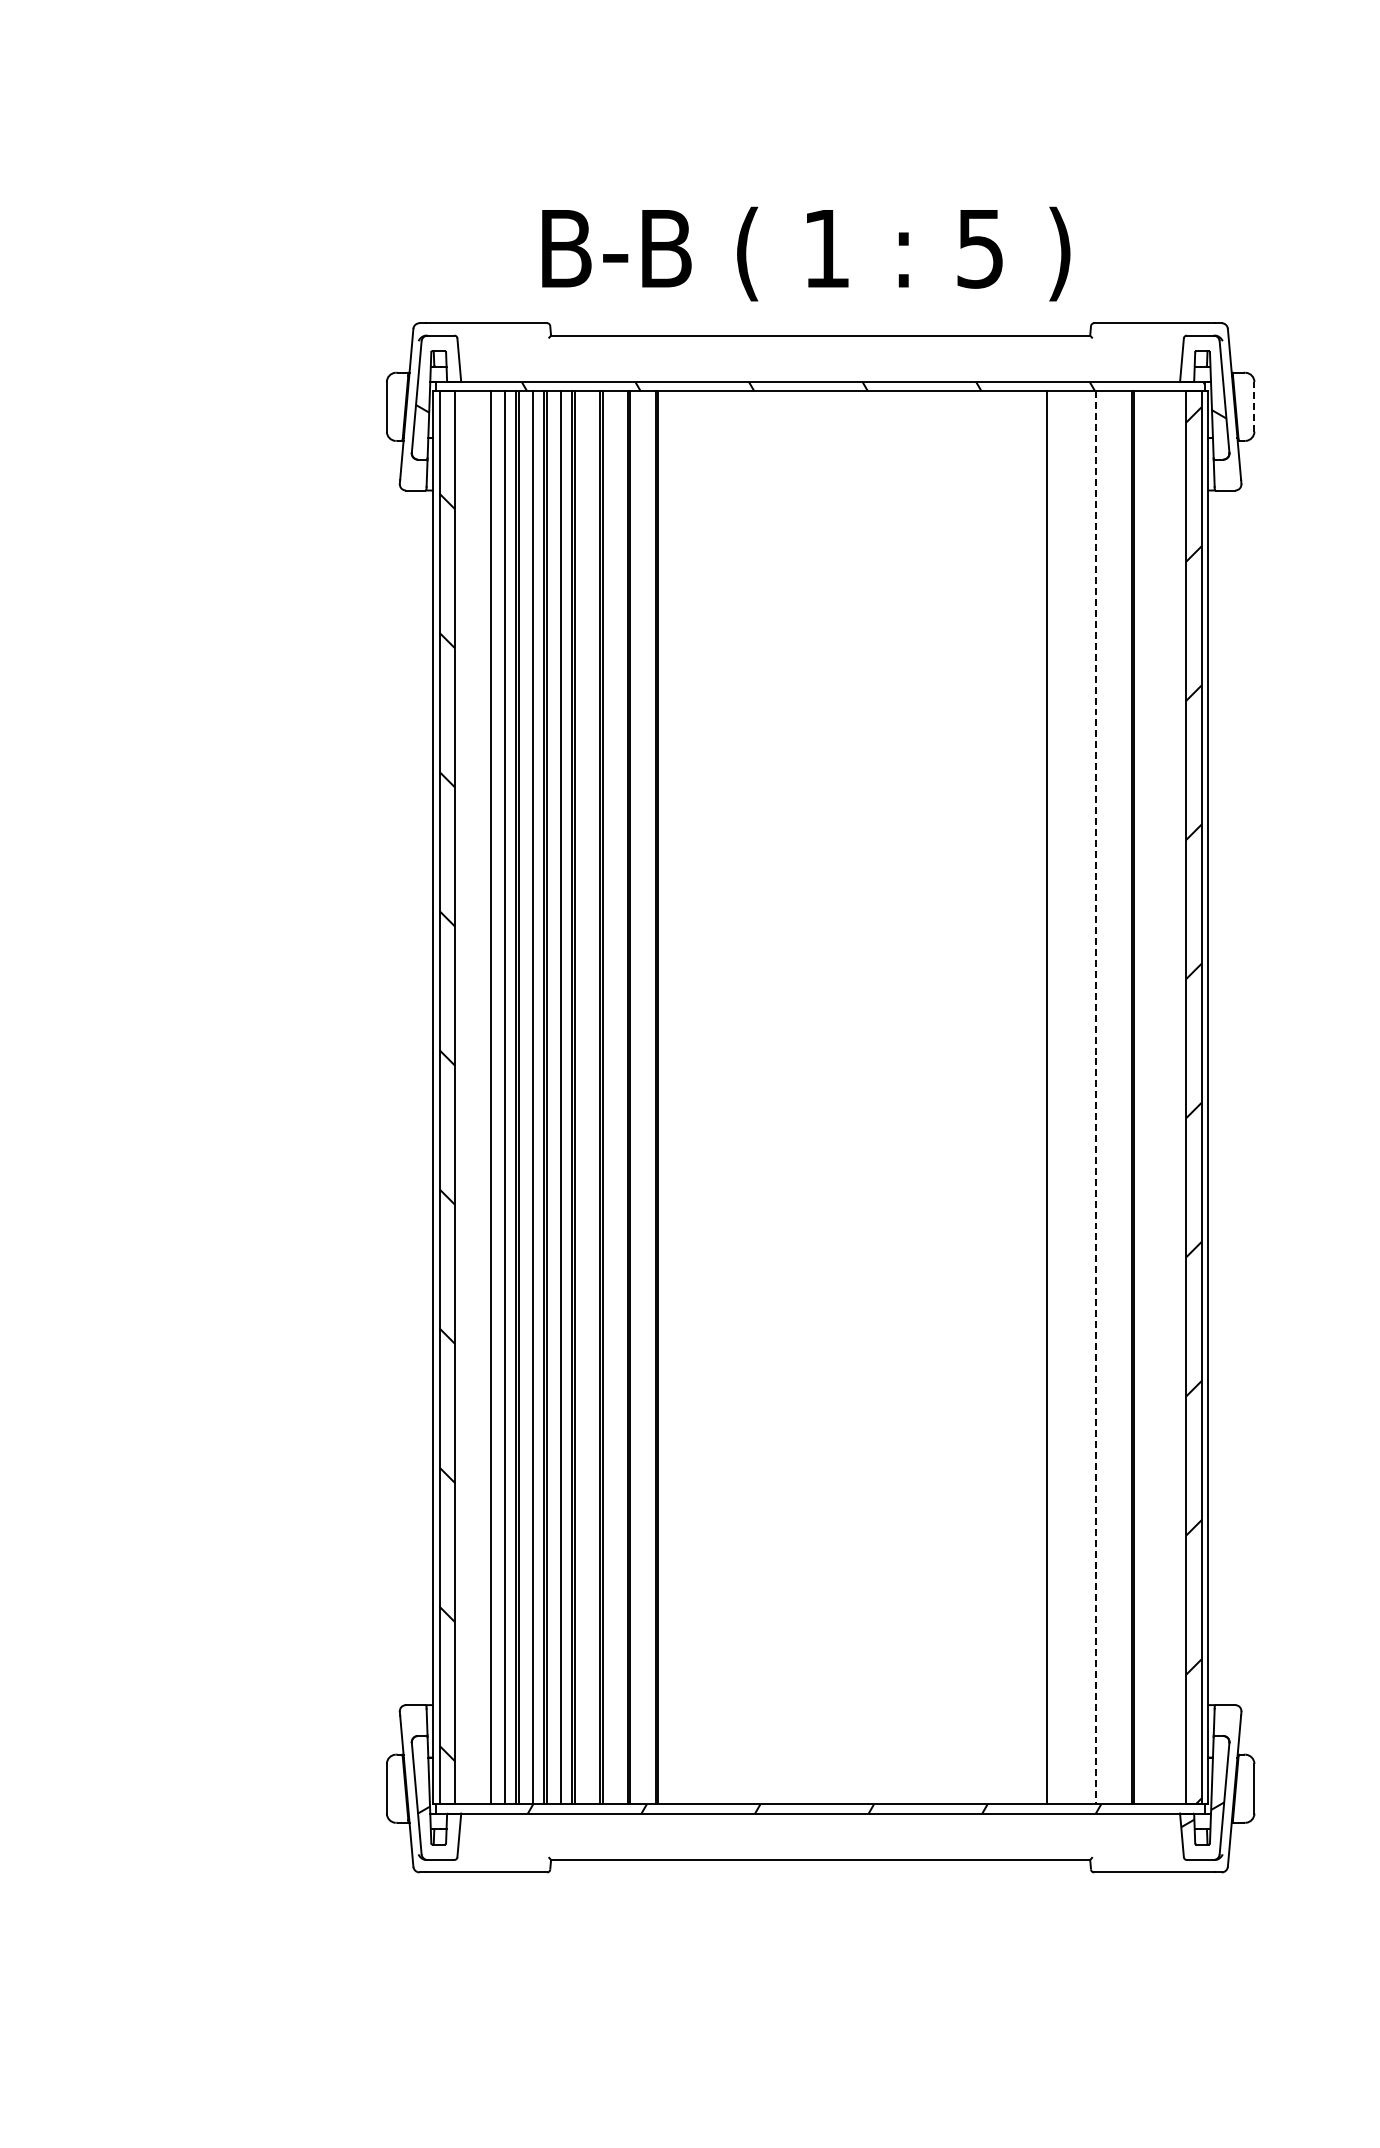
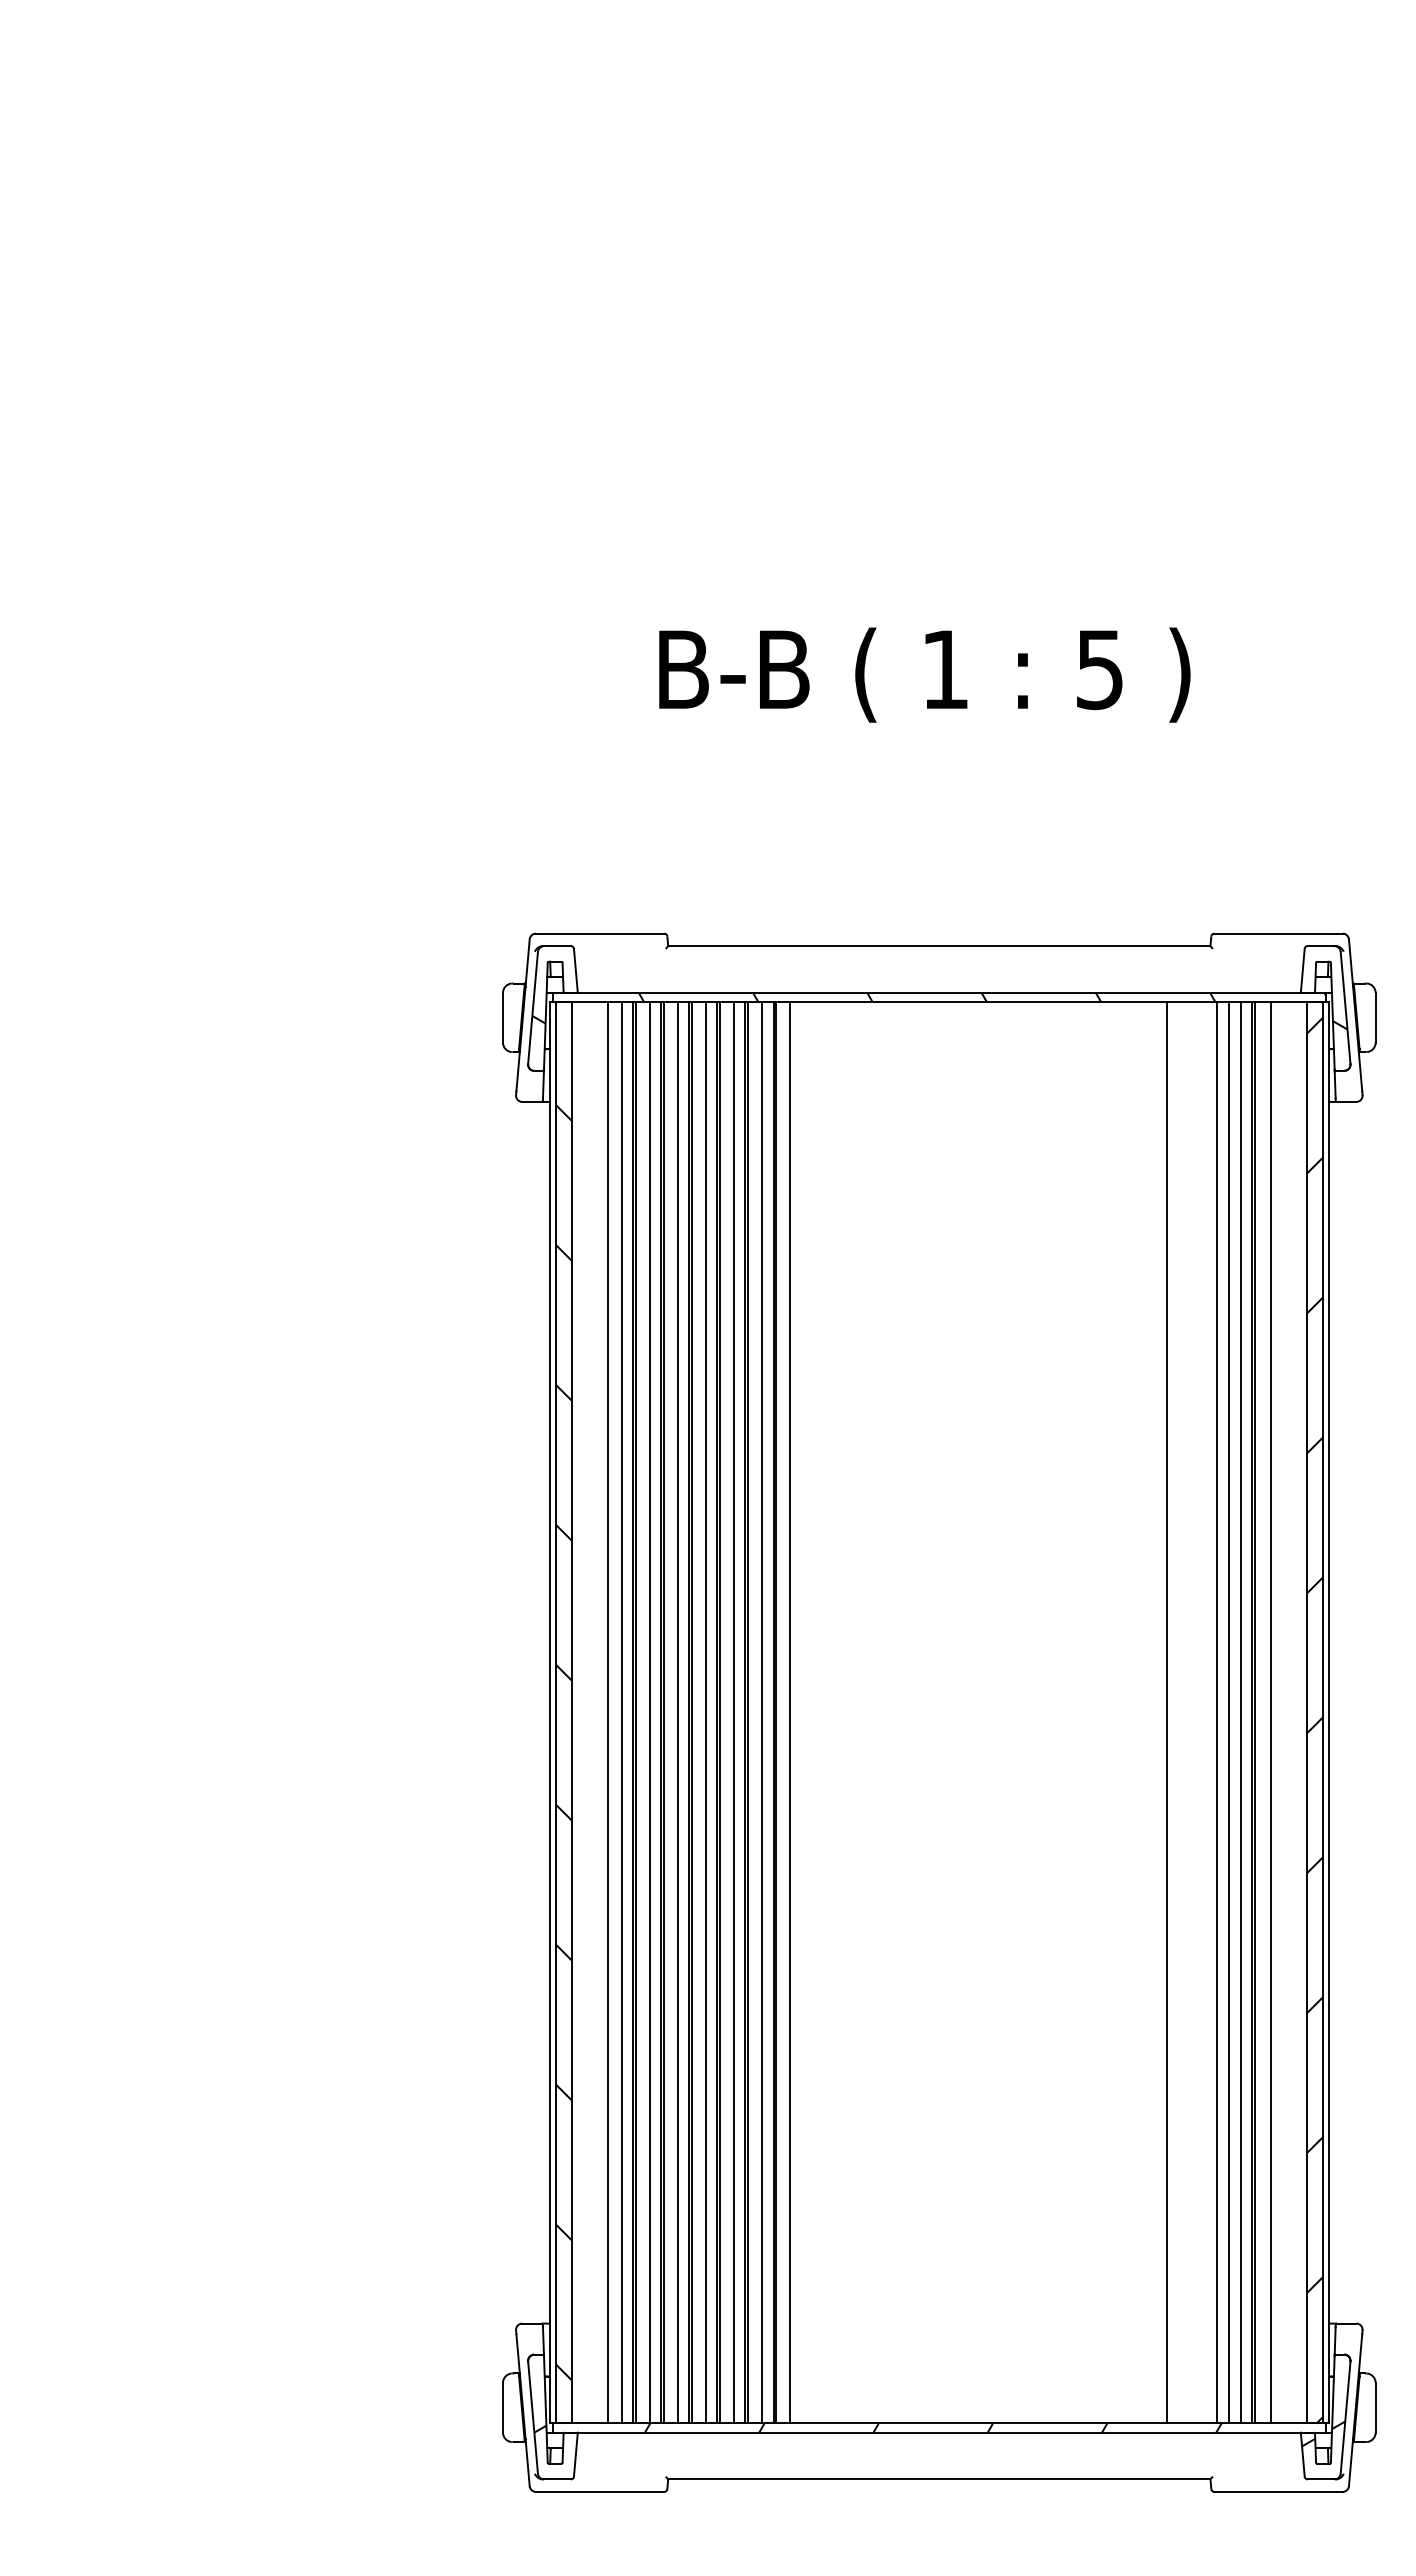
text: (805, 253) -> (924, 674), moved
line: (1254, 406) -> (1375, 1017), dashed -> solid
line: (589, 1097) -> (706, 1712), added
line: (617, 1097) -> (734, 1712), added
line: (644, 1097) -> (762, 1712), added
line: (672, 1097) -> (790, 1712), added
line: (1096, 1097) -> (1216, 1712), dashed -> solid
line: (1109, 1097) -> (1229, 1712), added
line: (1121, 1097) -> (1241, 1712), added
line: (1149, 1097) -> (1270, 1712), added

